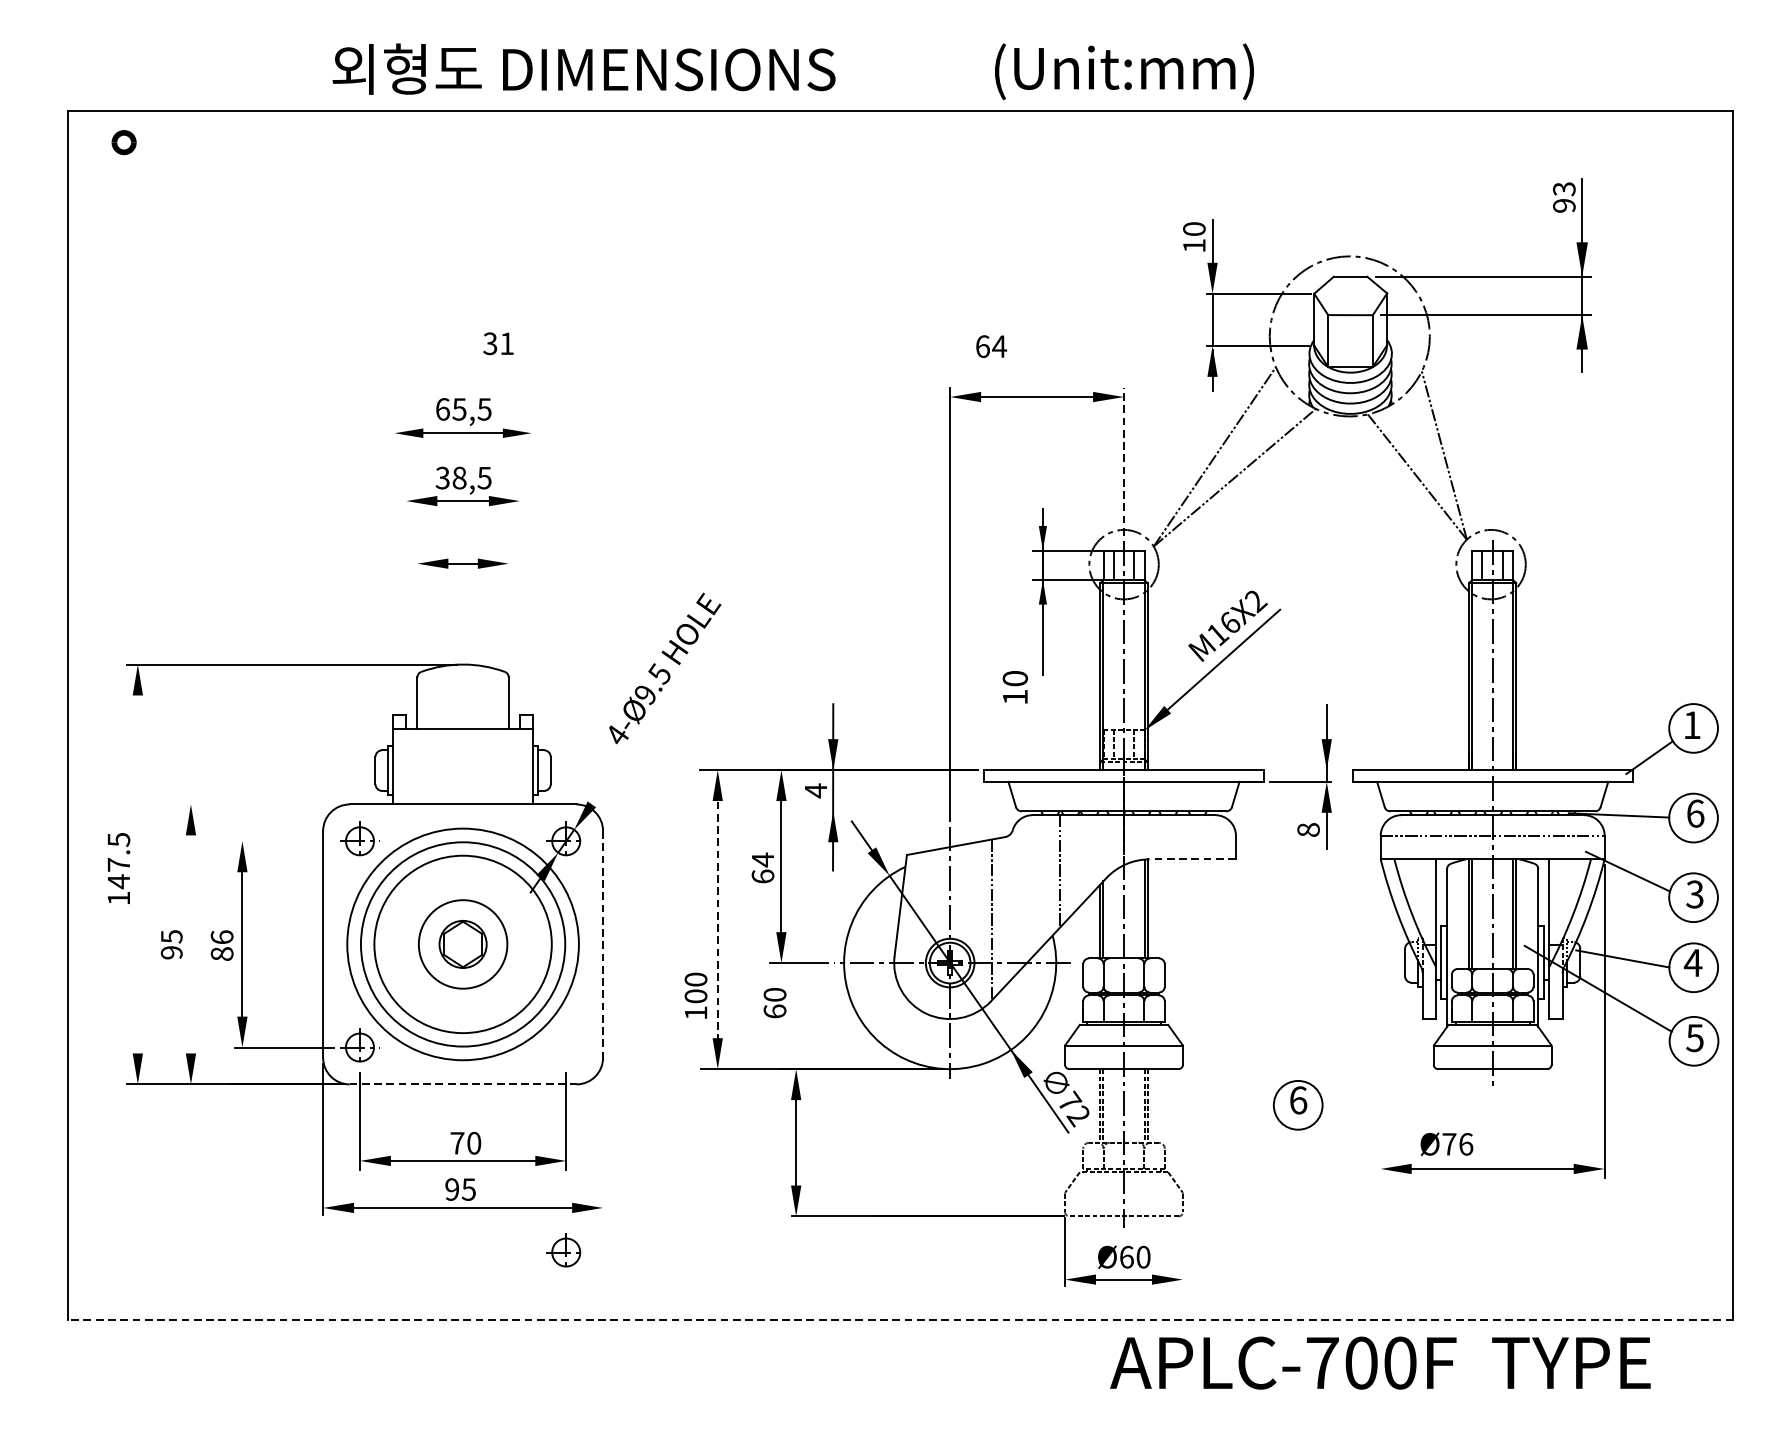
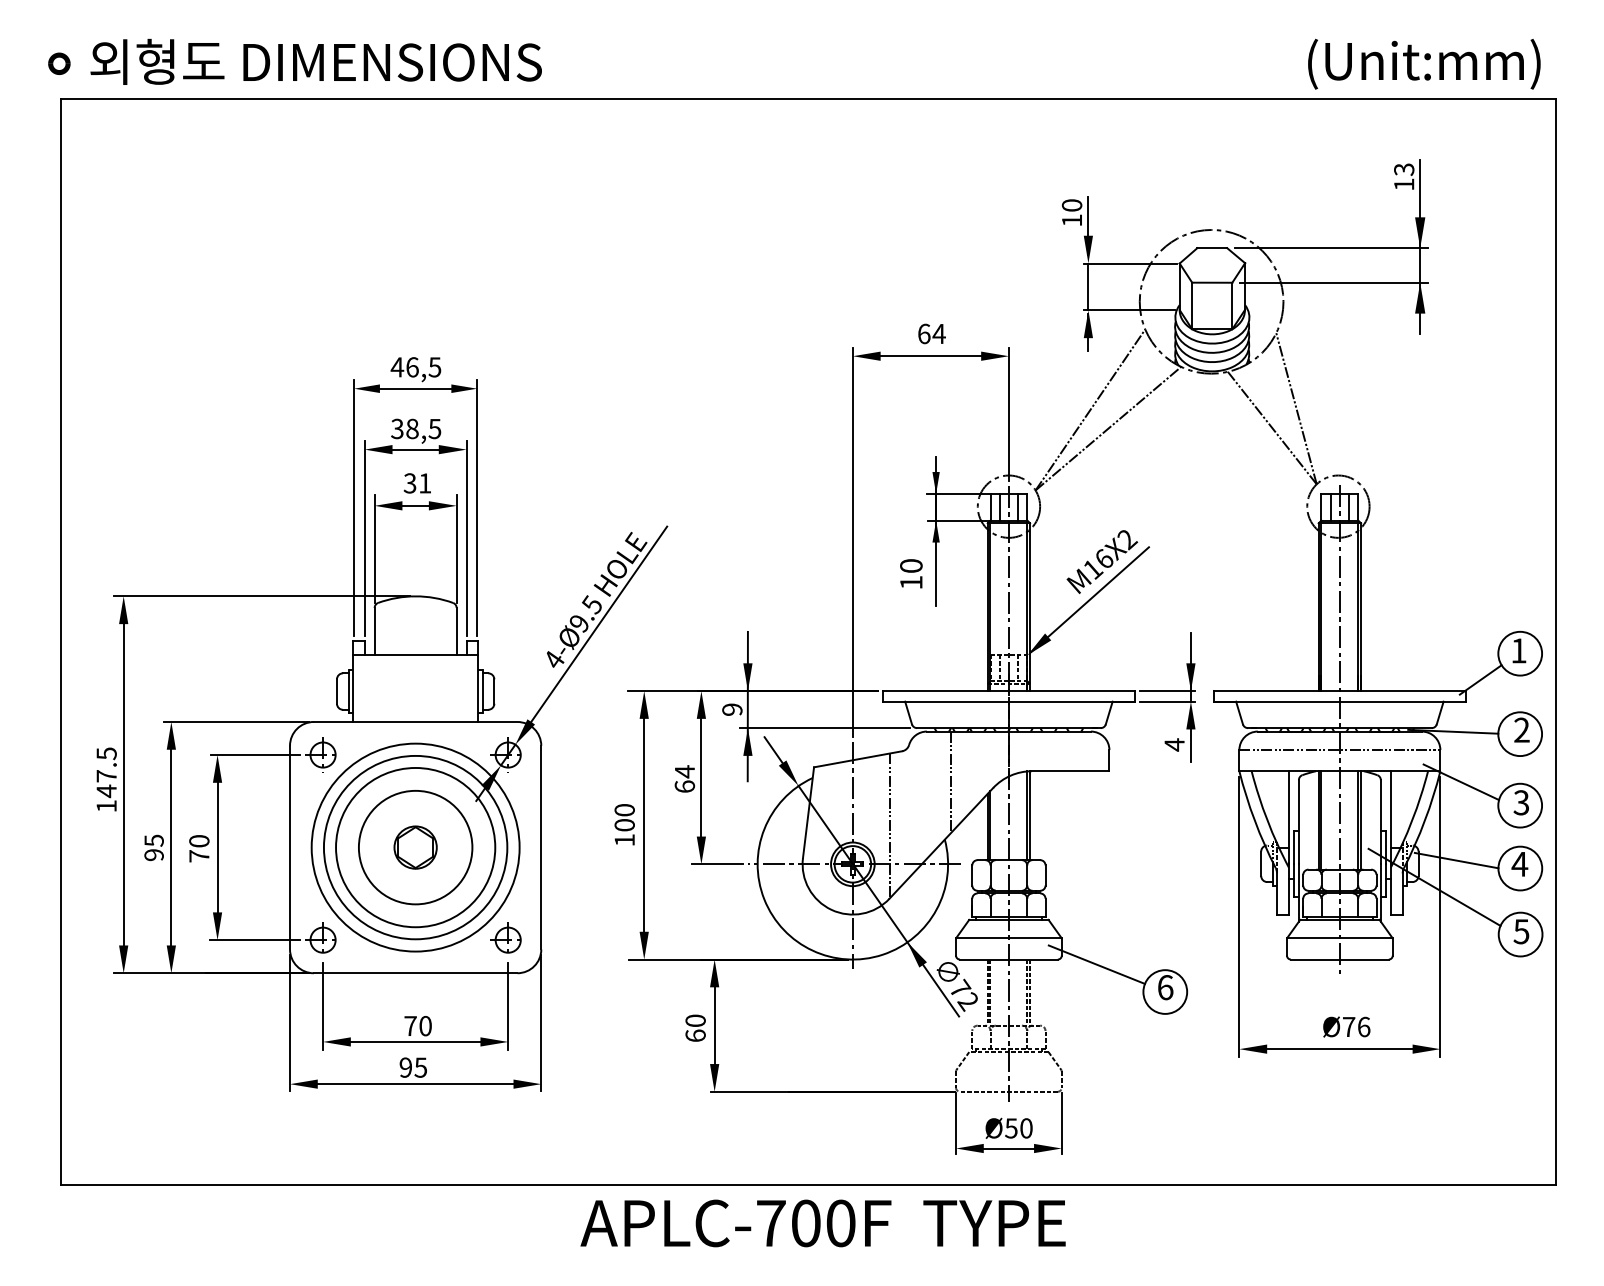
text: (583, 68) -> (315, 61), moved
text: (1124, 70) -> (1424, 63), moved
part: (124, 142) -> (59, 63), moved
text: (1564, 205) -> (1404, 184), 93 -> 13
text: (497, 343) -> (416, 483), moved
text: (990, 346) -> (931, 333), moved
text: (450, 409) -> (404, 367), 65,5 -> 46,5
line: (1123, 460) -> (1008, 413), dashed -> solid
line: (394, 566) -> (354, 508), added
line: (532, 566) -> (477, 508), added
line: (406, 600) -> (364, 538), added
line: (519, 600) -> (466, 538), added
line: (417, 611) -> (374, 548), added
line: (508, 611) -> (456, 548), added
text: (1015, 686) -> (911, 573), moved
line: (662, 701) -> (594, 629), added
line: (1299, 770) -> (1166, 691), added
text: (816, 790) -> (732, 709), 4 -> 9
line: (263, 803) -> (236, 721), added
line: (919, 811) -> (825, 728), added
text: (1695, 812) -> (1521, 729), 6 -> 2
text: (1308, 829) -> (1174, 744), 8 -> 4
line: (284, 841) -> (255, 755), added
line: (1192, 859) -> (1070, 771), dashed -> solid
line: (137, 874) -> (123, 784), added
line: (718, 918) -> (644, 824), dashed -> solid
line: (191, 944) -> (171, 847), added
circle: (462, 944) -> (415, 847), size x1.43
line: (603, 944) -> (541, 847), dashed -> solid
text: (222, 945) -> (199, 848), 86 -> 70
text: (695, 995) -> (624, 824), moved
text: (774, 1002) -> (695, 1027), moved
line: (1380, 1021) -> (1239, 916), added
line: (1221, 1074) -> (1096, 964), added
line: (462, 1084) -> (415, 973), dashed -> solid
line: (603, 1139) -> (541, 1022), added
text: (1446, 1143) -> (1346, 1026), moved
part: (563, 1249) -> (505, 937), moved
line: (1182, 1251) -> (1061, 1123), added
text: (1126, 1257) -> (1011, 1128), 6 -> 5
line: (899, 1319) -> (807, 1184), dashed -> solid
text: (1379, 1363) -> (822, 1223), moved

